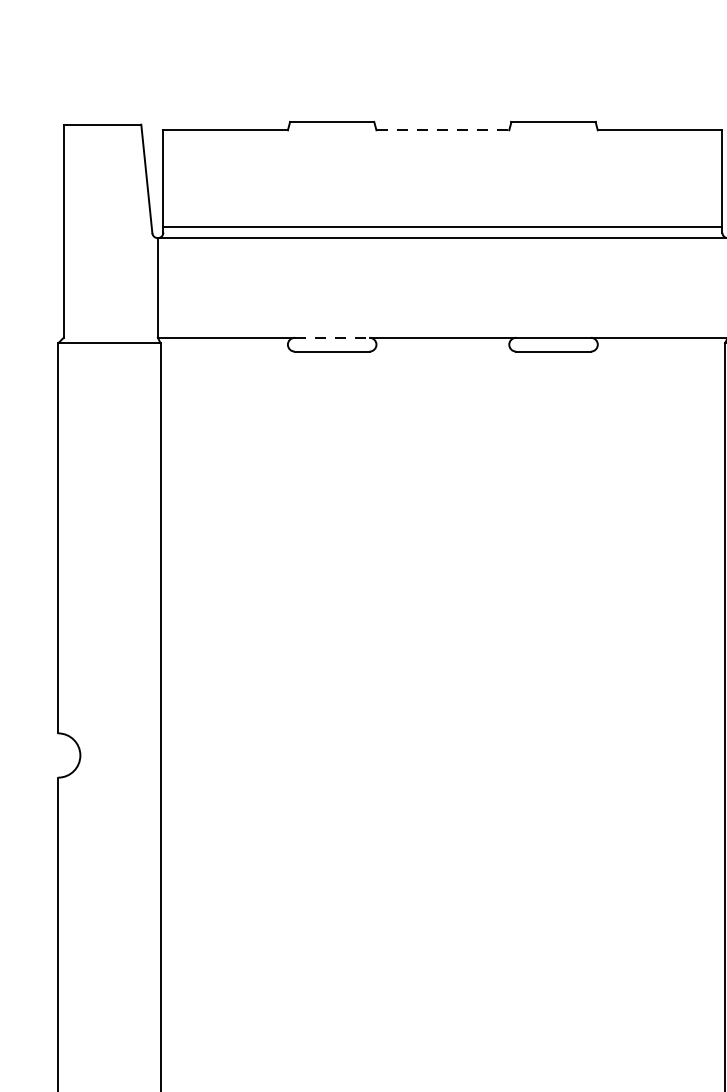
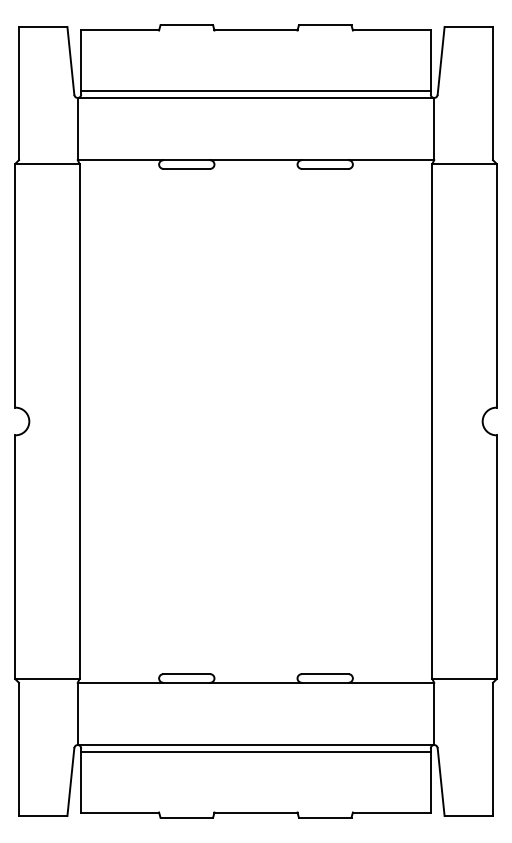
line: (443, 130) -> (256, 30), dashed -> solid
line: (333, 338) -> (187, 160), dashed -> solid

